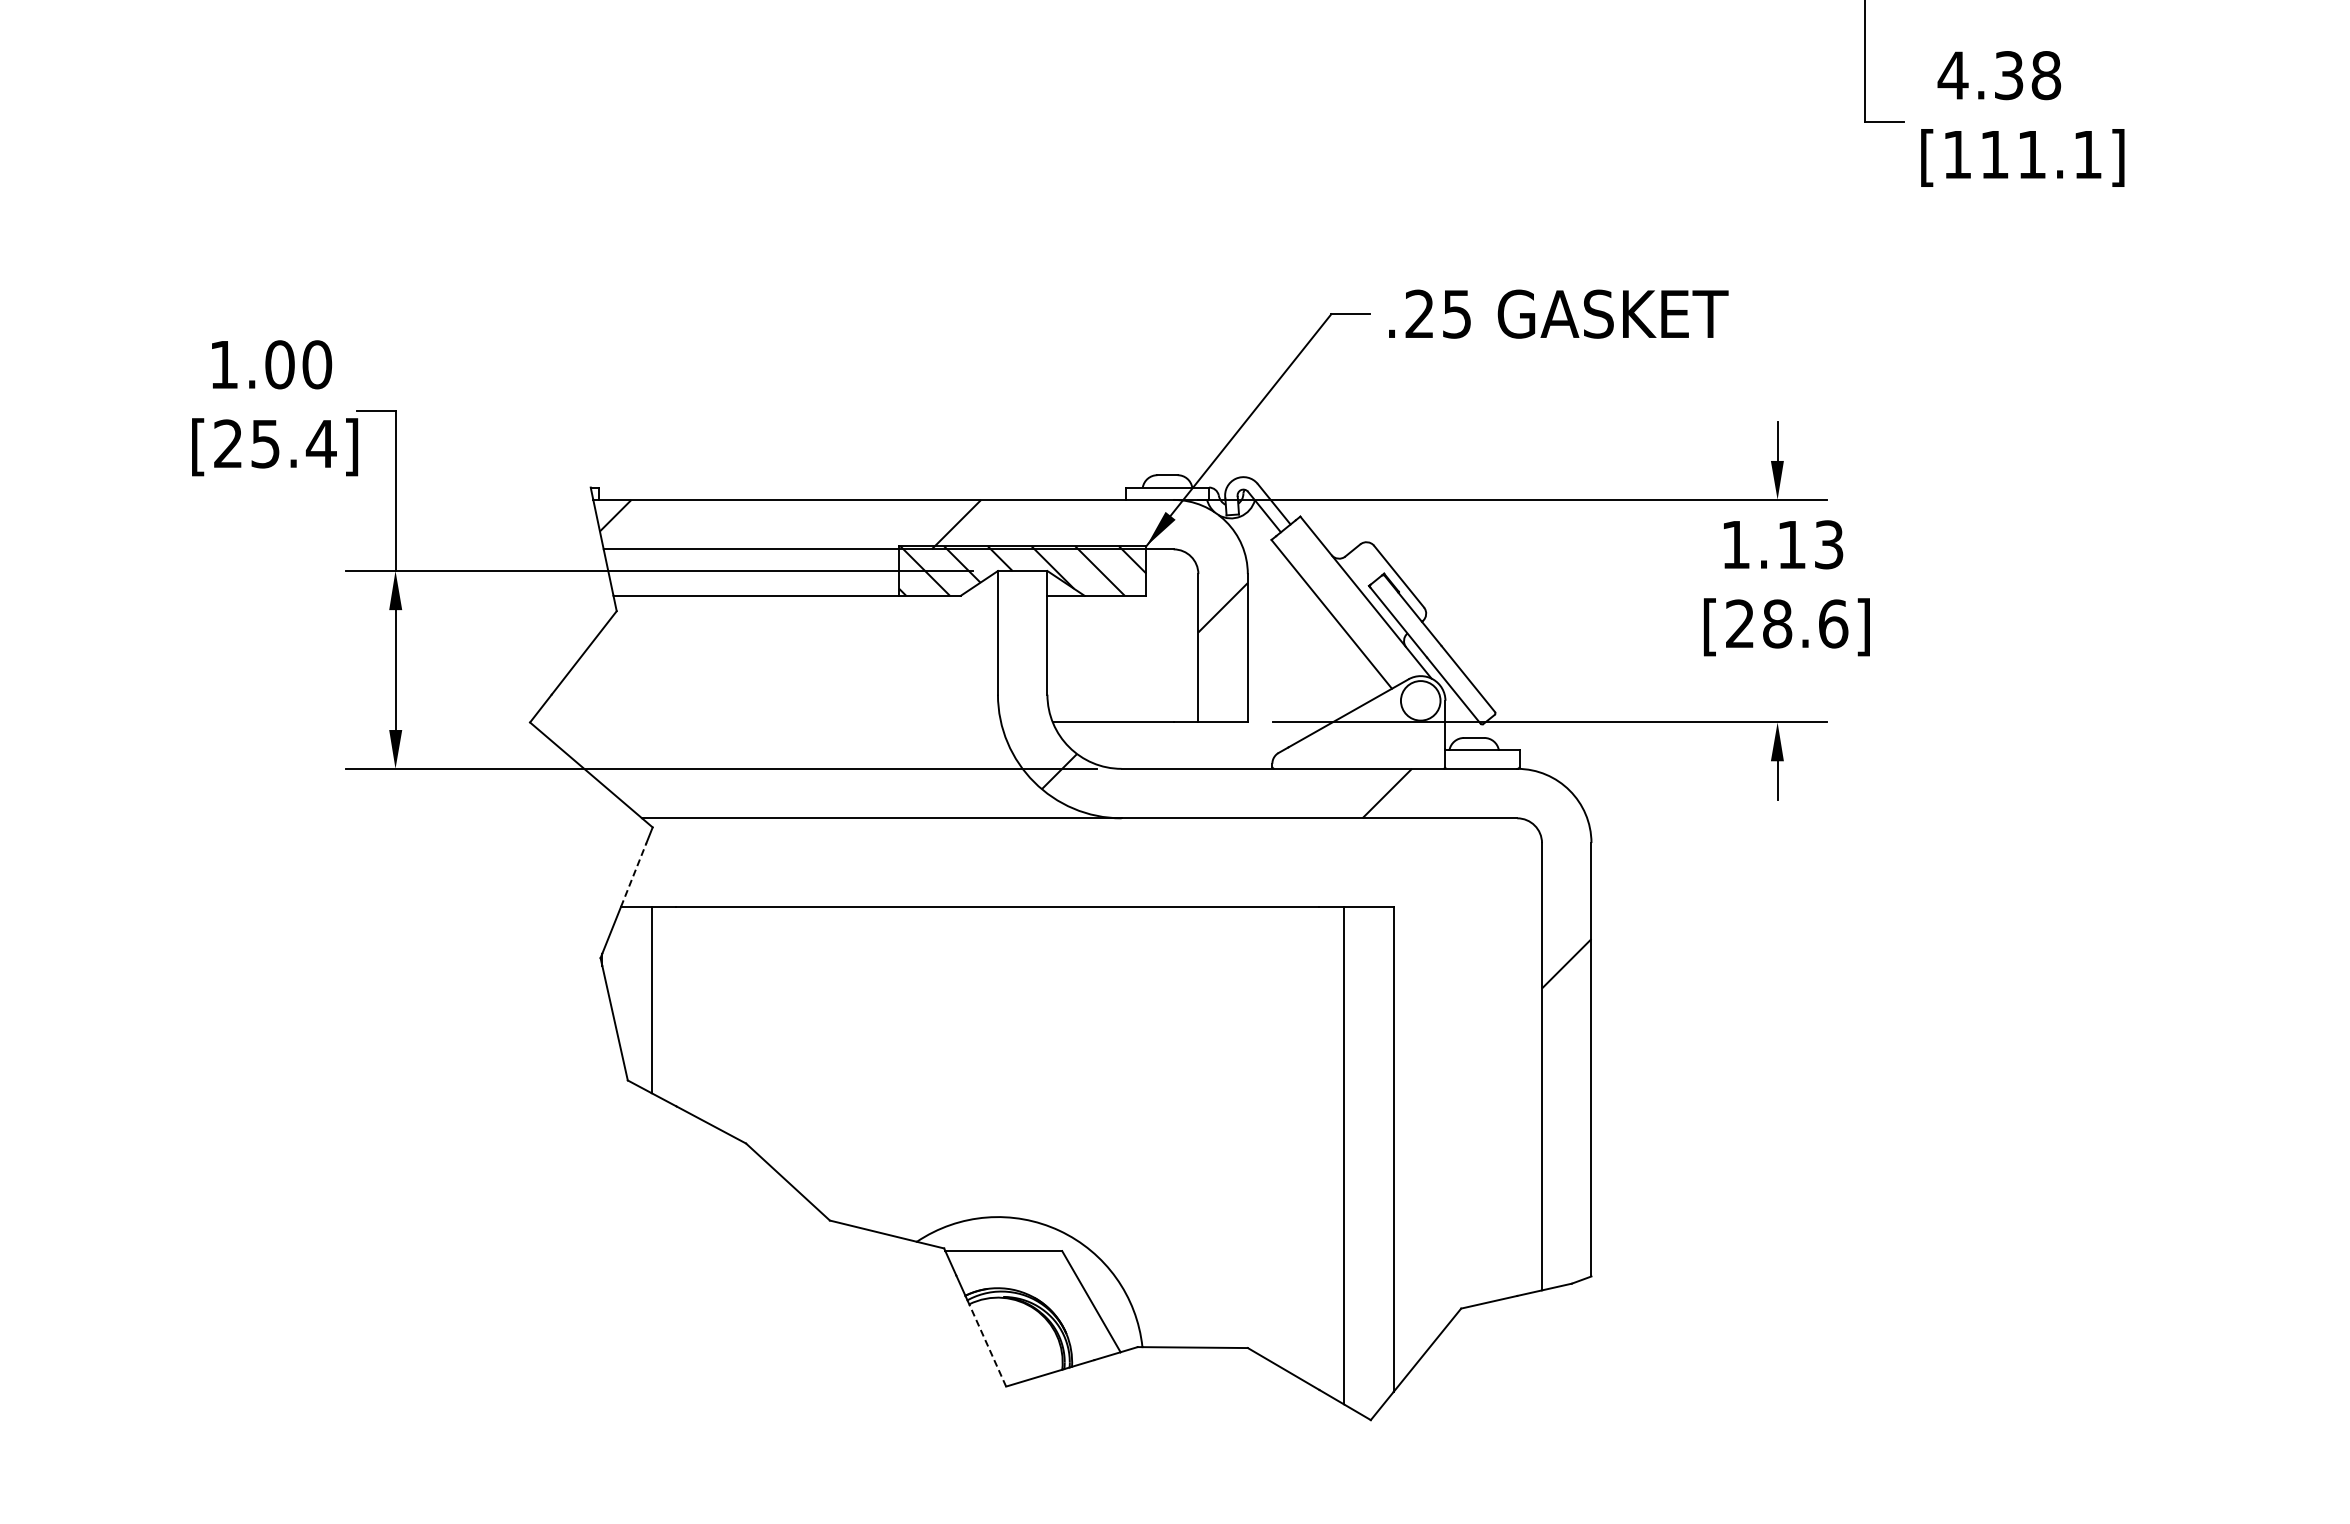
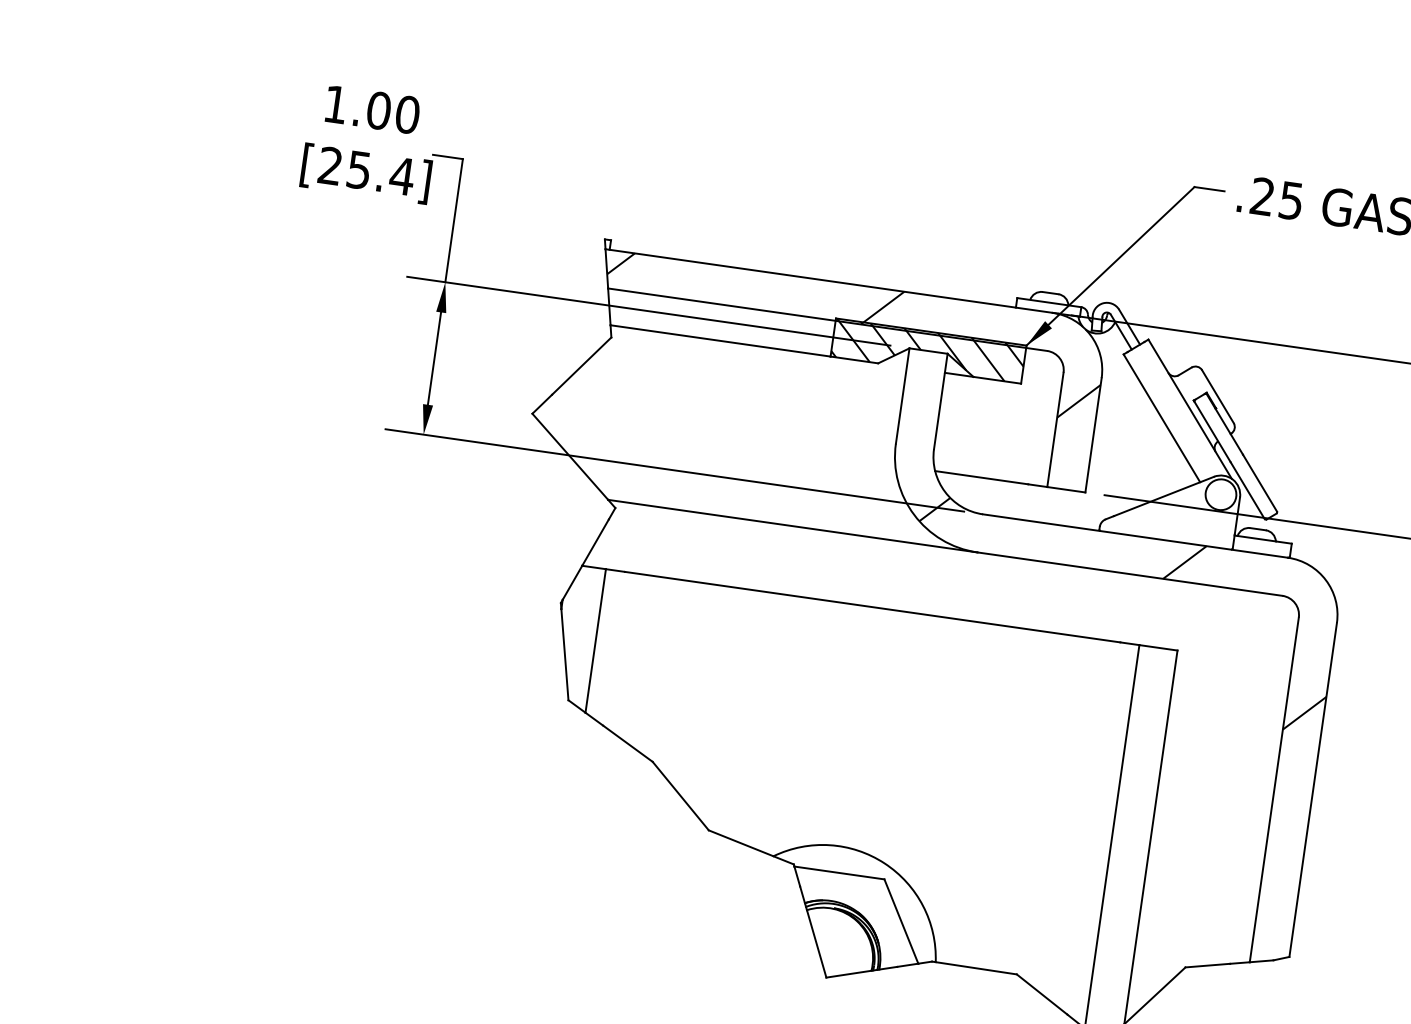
line: (633, 874) -> (595, 542), dashed -> solid
line: (987, 1345) -> (816, 943), dashed -> solid

